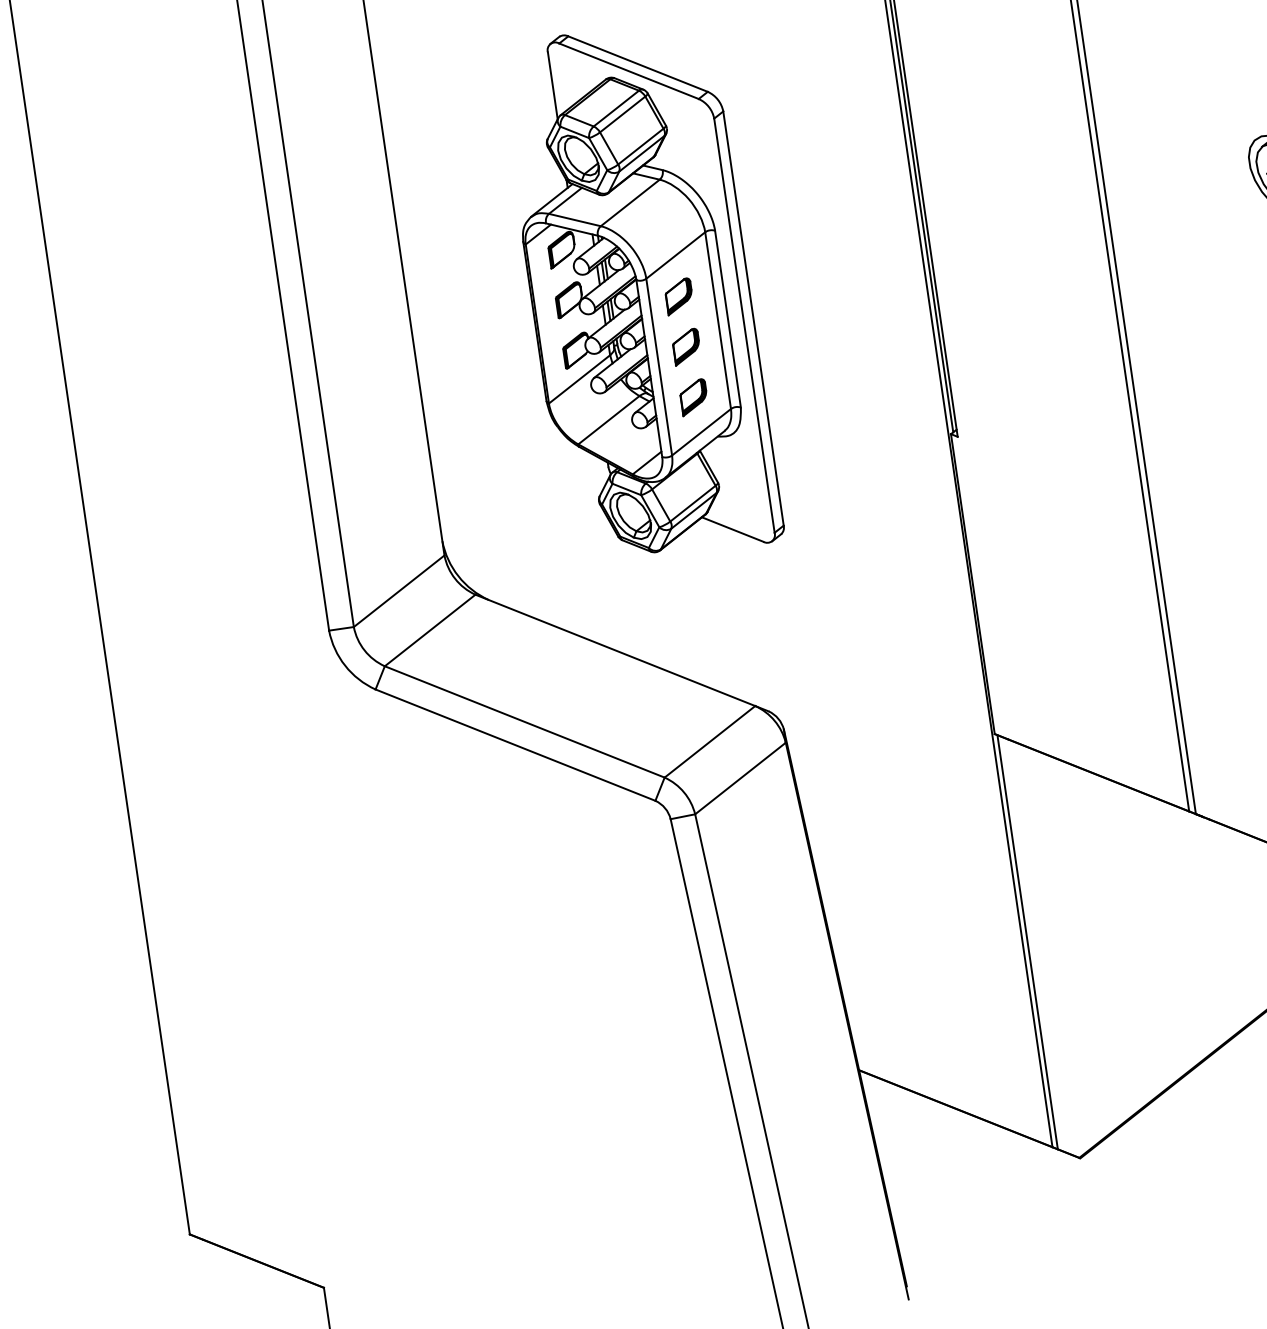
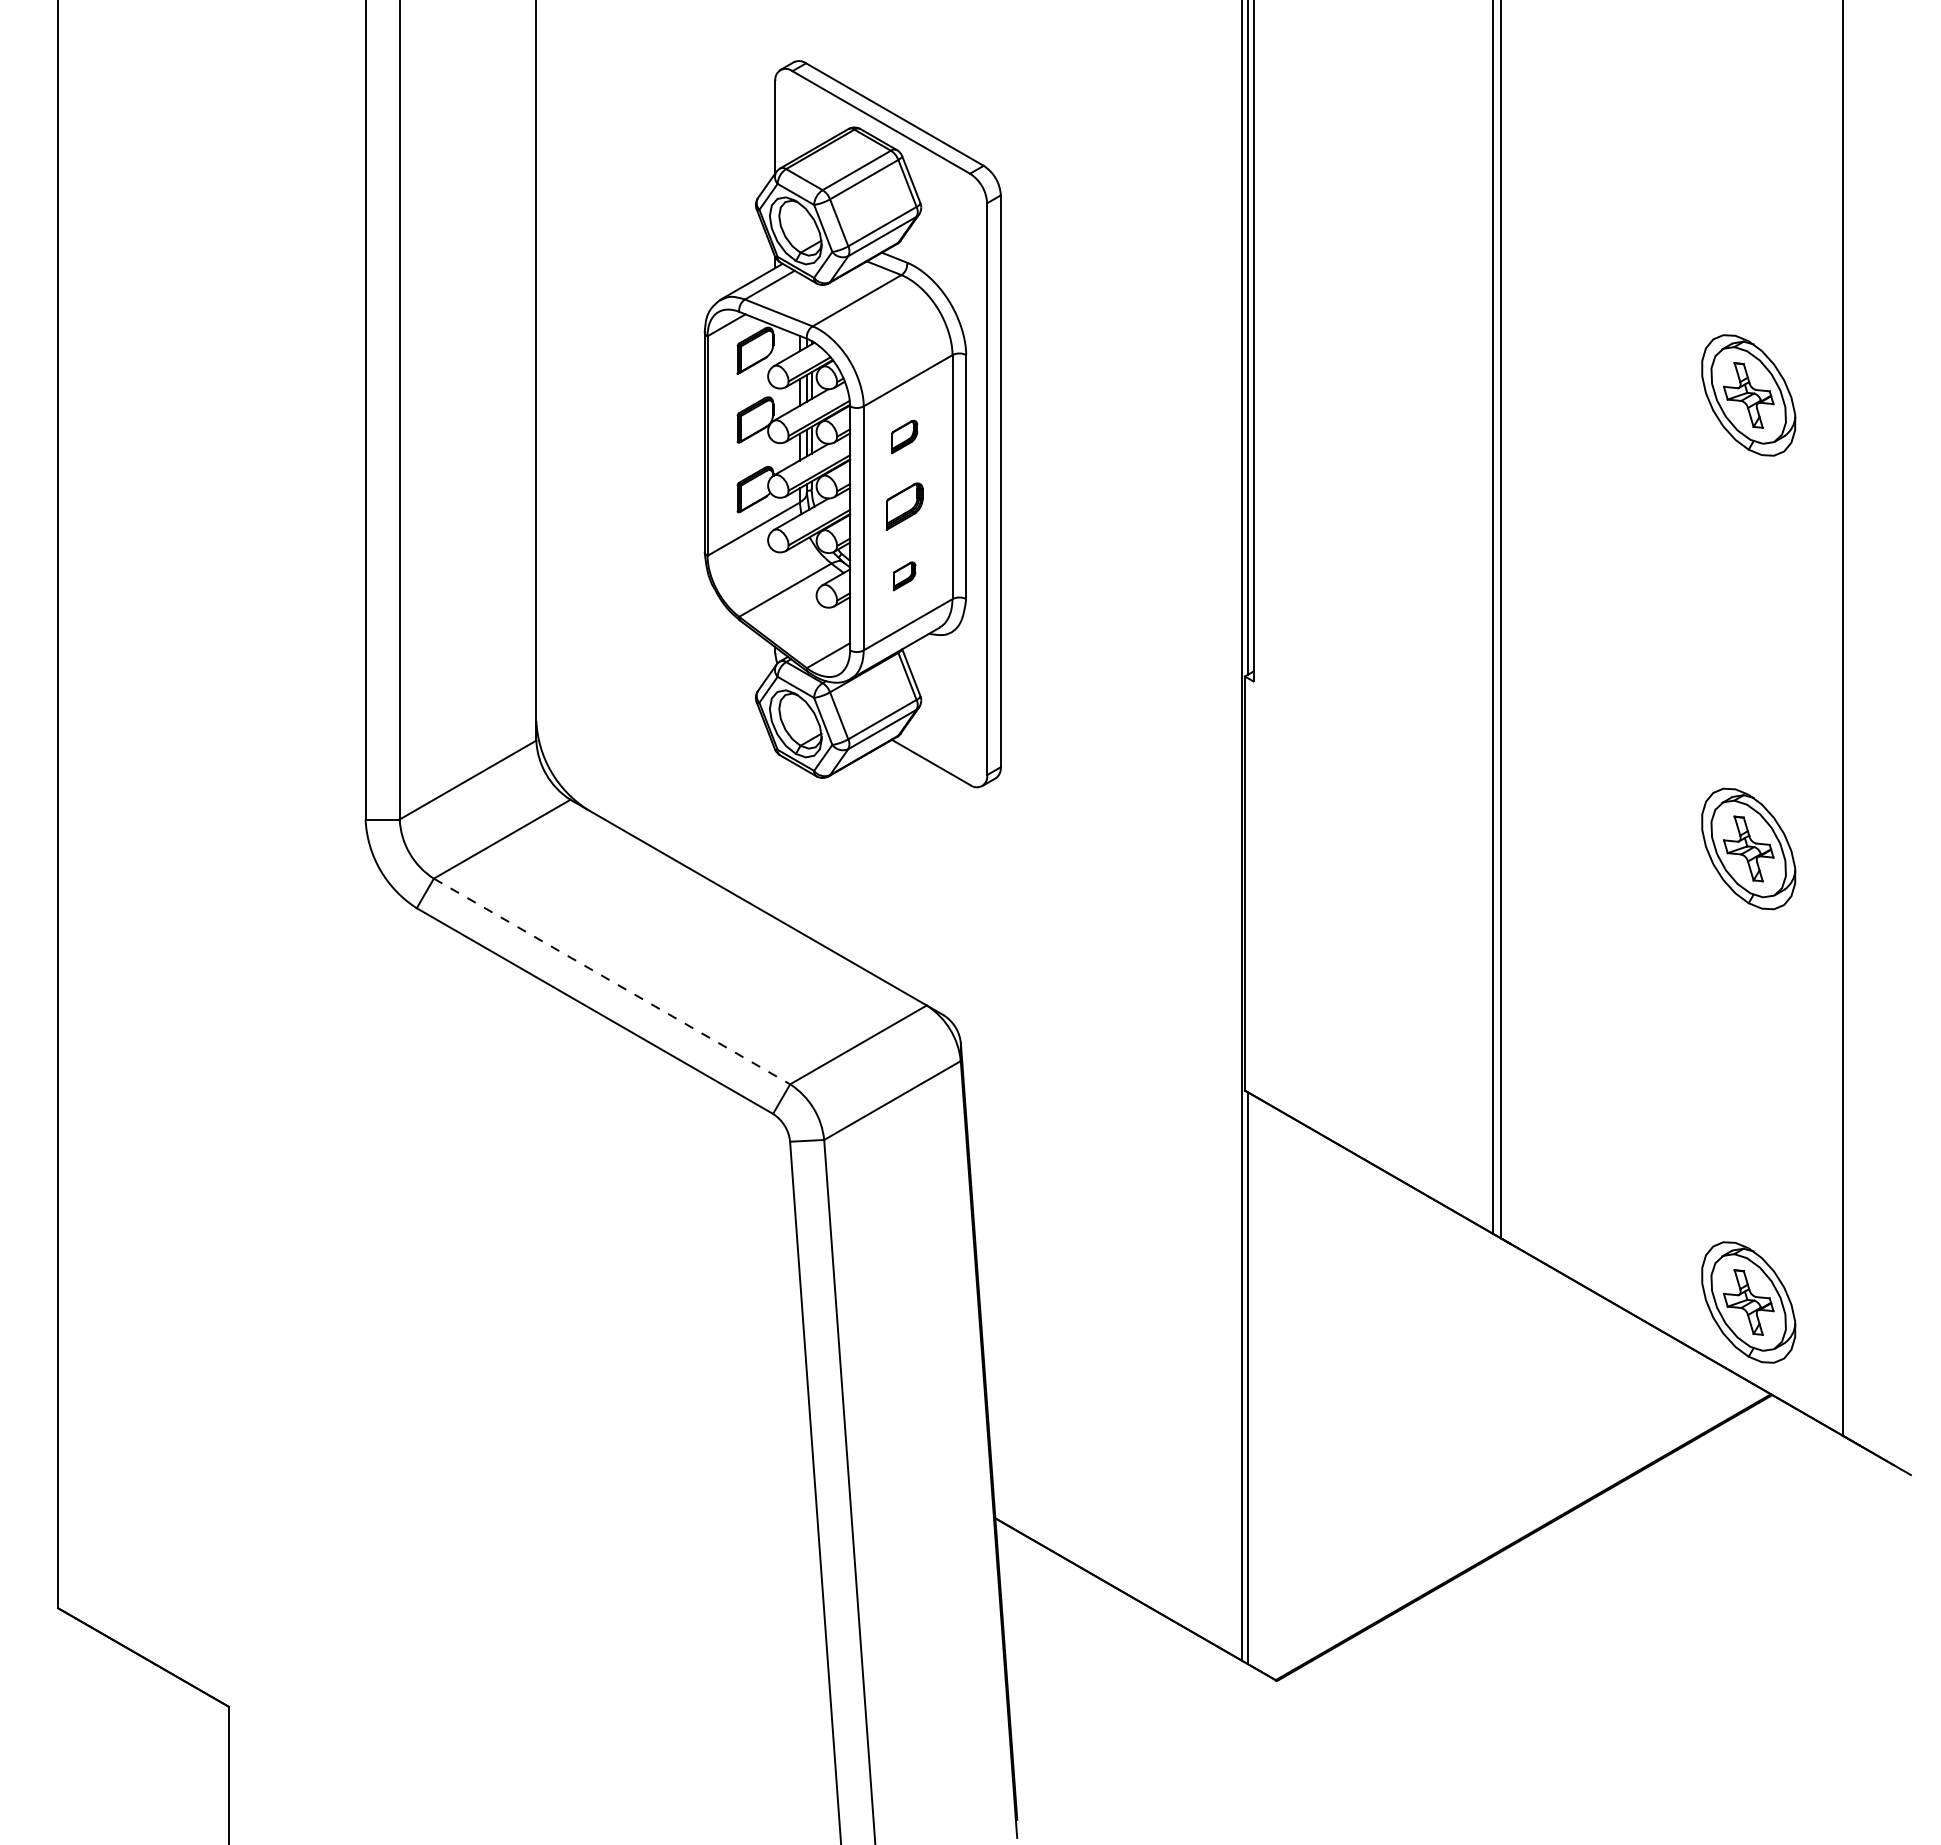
part: (679, 296) -> (904, 436), size x0.7
part: (693, 397) -> (904, 576), size x0.6
line: (525, 721) -> (612, 981), solid -> dashed

